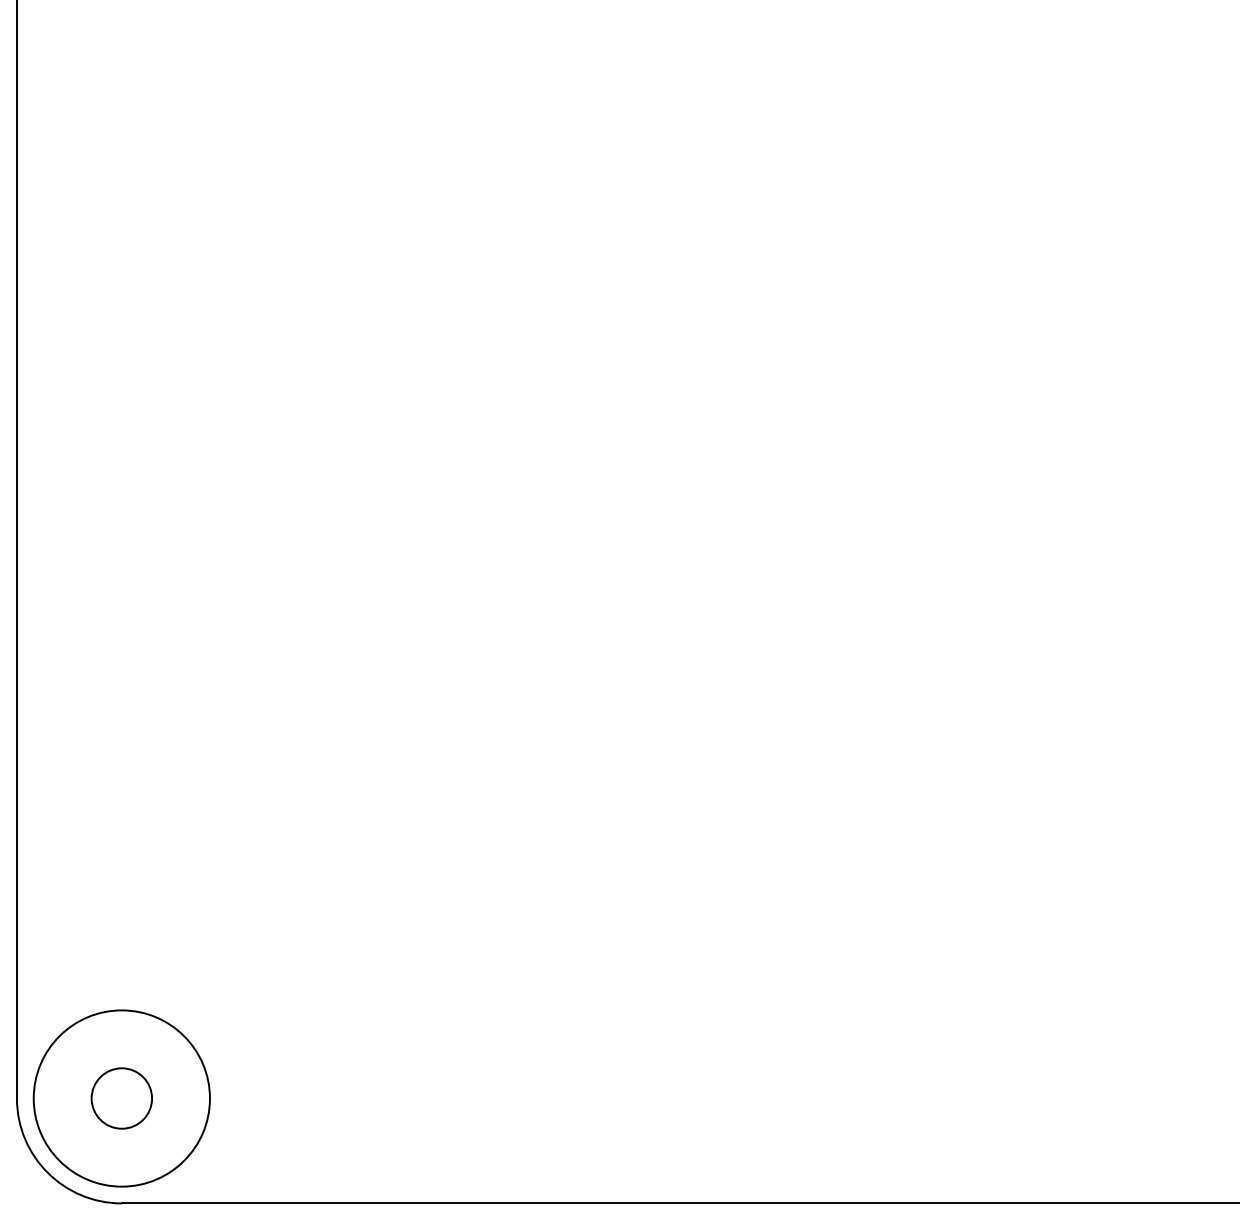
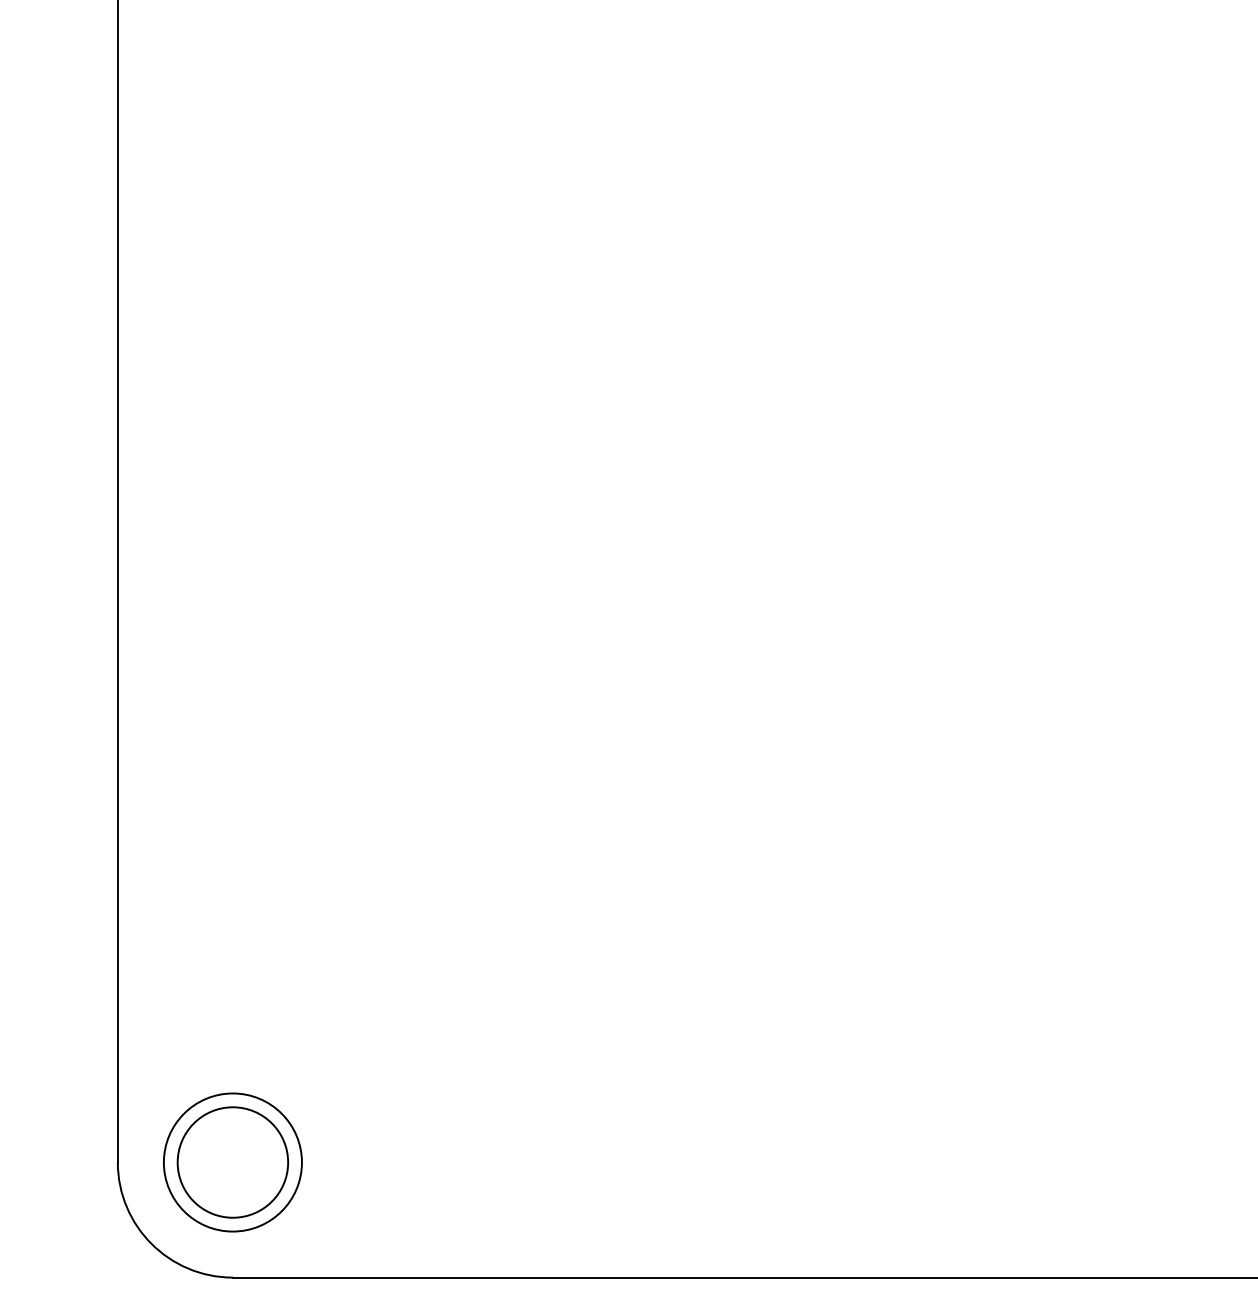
circle: (121, 1098) -> (232, 1162), size x0.71
circle: (121, 1098) -> (232, 1162), size x1.67

